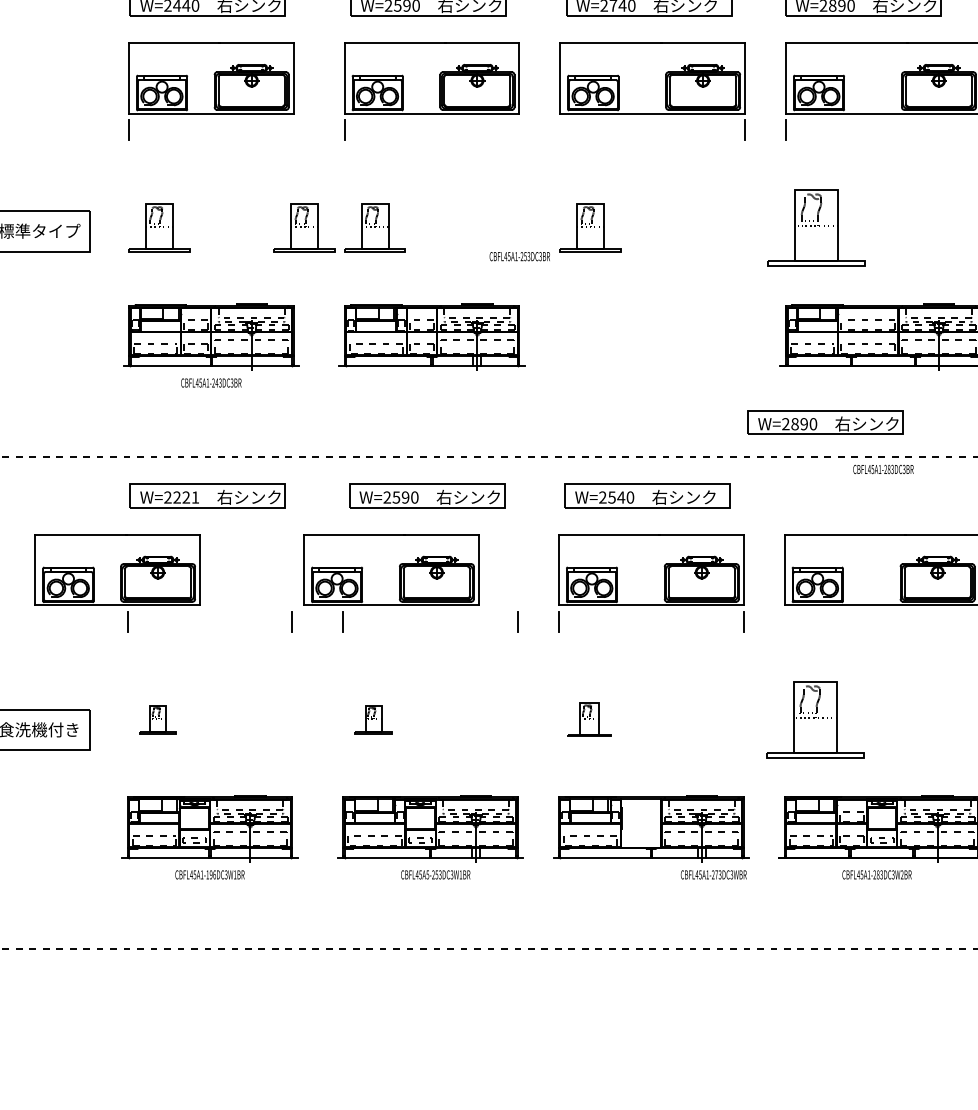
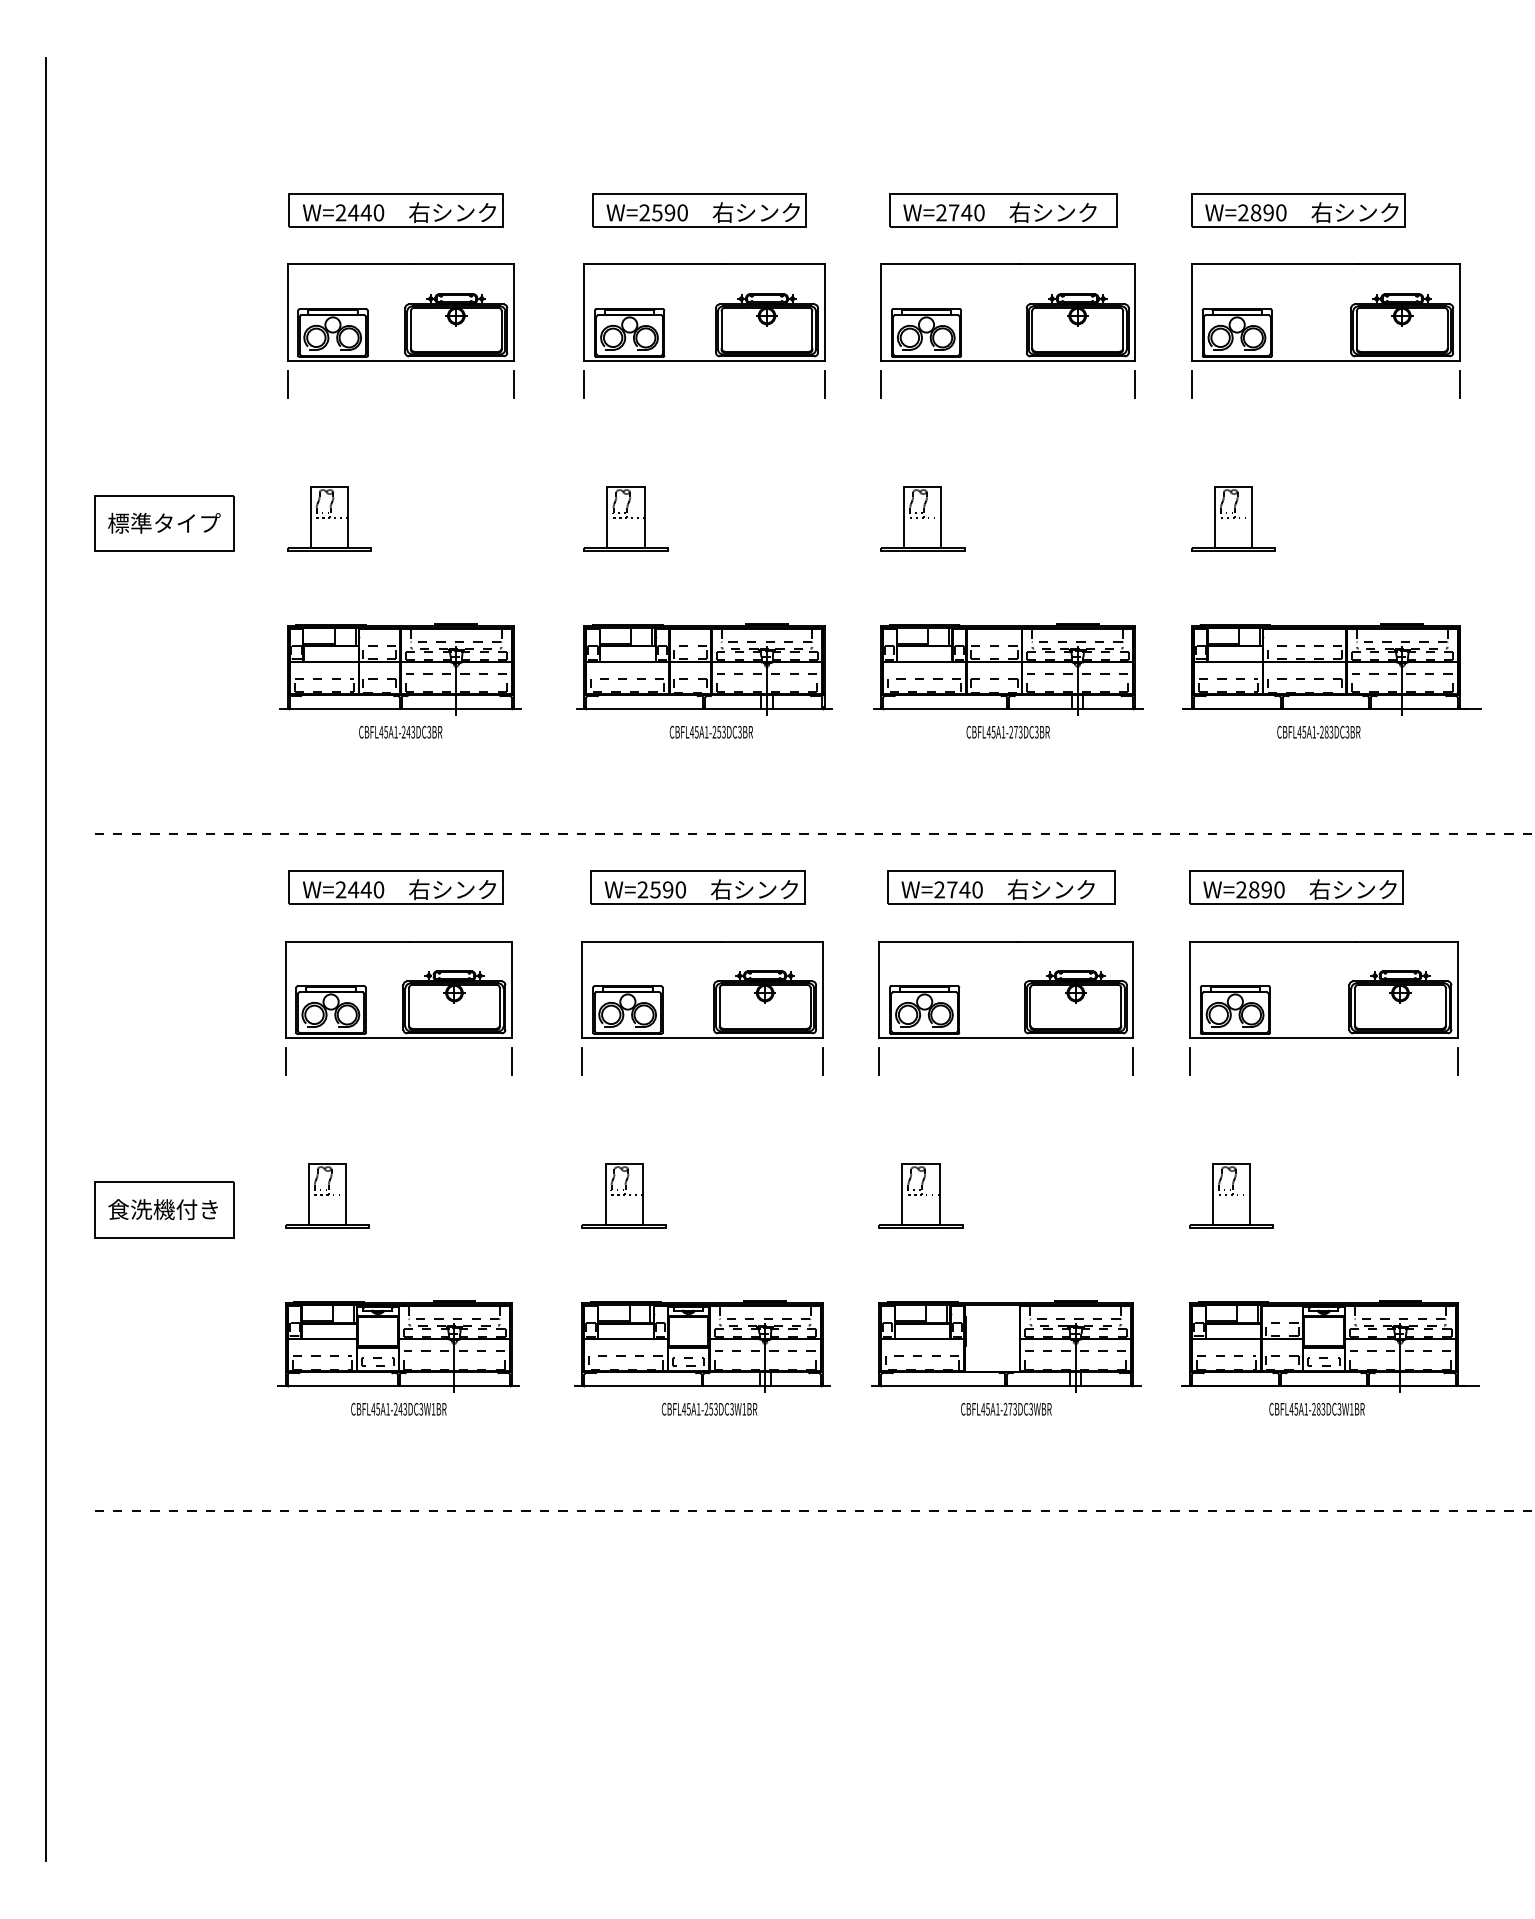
line: (293, 130) -> (513, 384), added
line: (519, 130) -> (824, 384), added
line: (560, 130) -> (881, 384), added
part: (304, 227) -> (529, 518), removed
part: (816, 227) -> (1233, 518), size x0.62
text: (519, 256) -> (710, 731), moved
part: (652, 345) -> (1008, 680), added
part: (825, 422) -> (1296, 887), moved
text: (883, 468) -> (1318, 731), moved
text: (185, 497) -> (365, 889), W=2221 -> W=2440
text: (611, 497) -> (951, 889), W=2540 -> W=2740
part: (117, 569) -> (398, 989), moved
part: (391, 569) -> (702, 989), moved
line: (784, 622) -> (1189, 1061), added
part: (158, 719) -> (327, 1195), size x1.67
part: (373, 719) -> (623, 1195), size x1.67
part: (588, 719) -> (920, 1195), size x1.43
part: (814, 719) -> (1231, 1195), size x0.62
text: (211, 874) -> (400, 1408), CBFL45A1-196DC3W1BR -> CBFL45A1-243DC3W1BR
text: (713, 874) -> (1006, 1408), moved
text: (902, 874) -> (1351, 1408), CBFL45A1-283DC3W2BR -> CBFL45A1-283DC3W1BR
text: (427, 875) -> (698, 1409), CBFL45A5-253DC3W1BR -> CBFL45A1-253DC3W1BR

